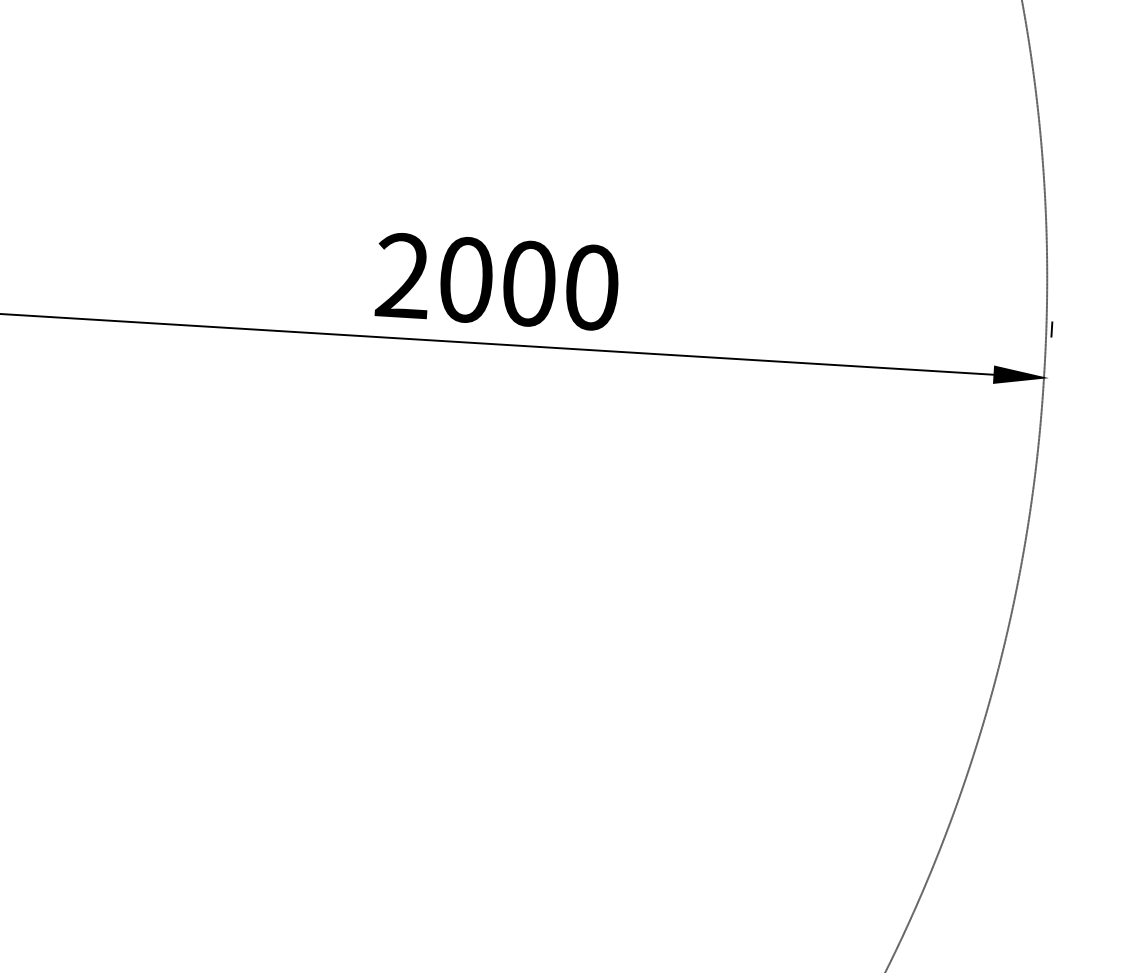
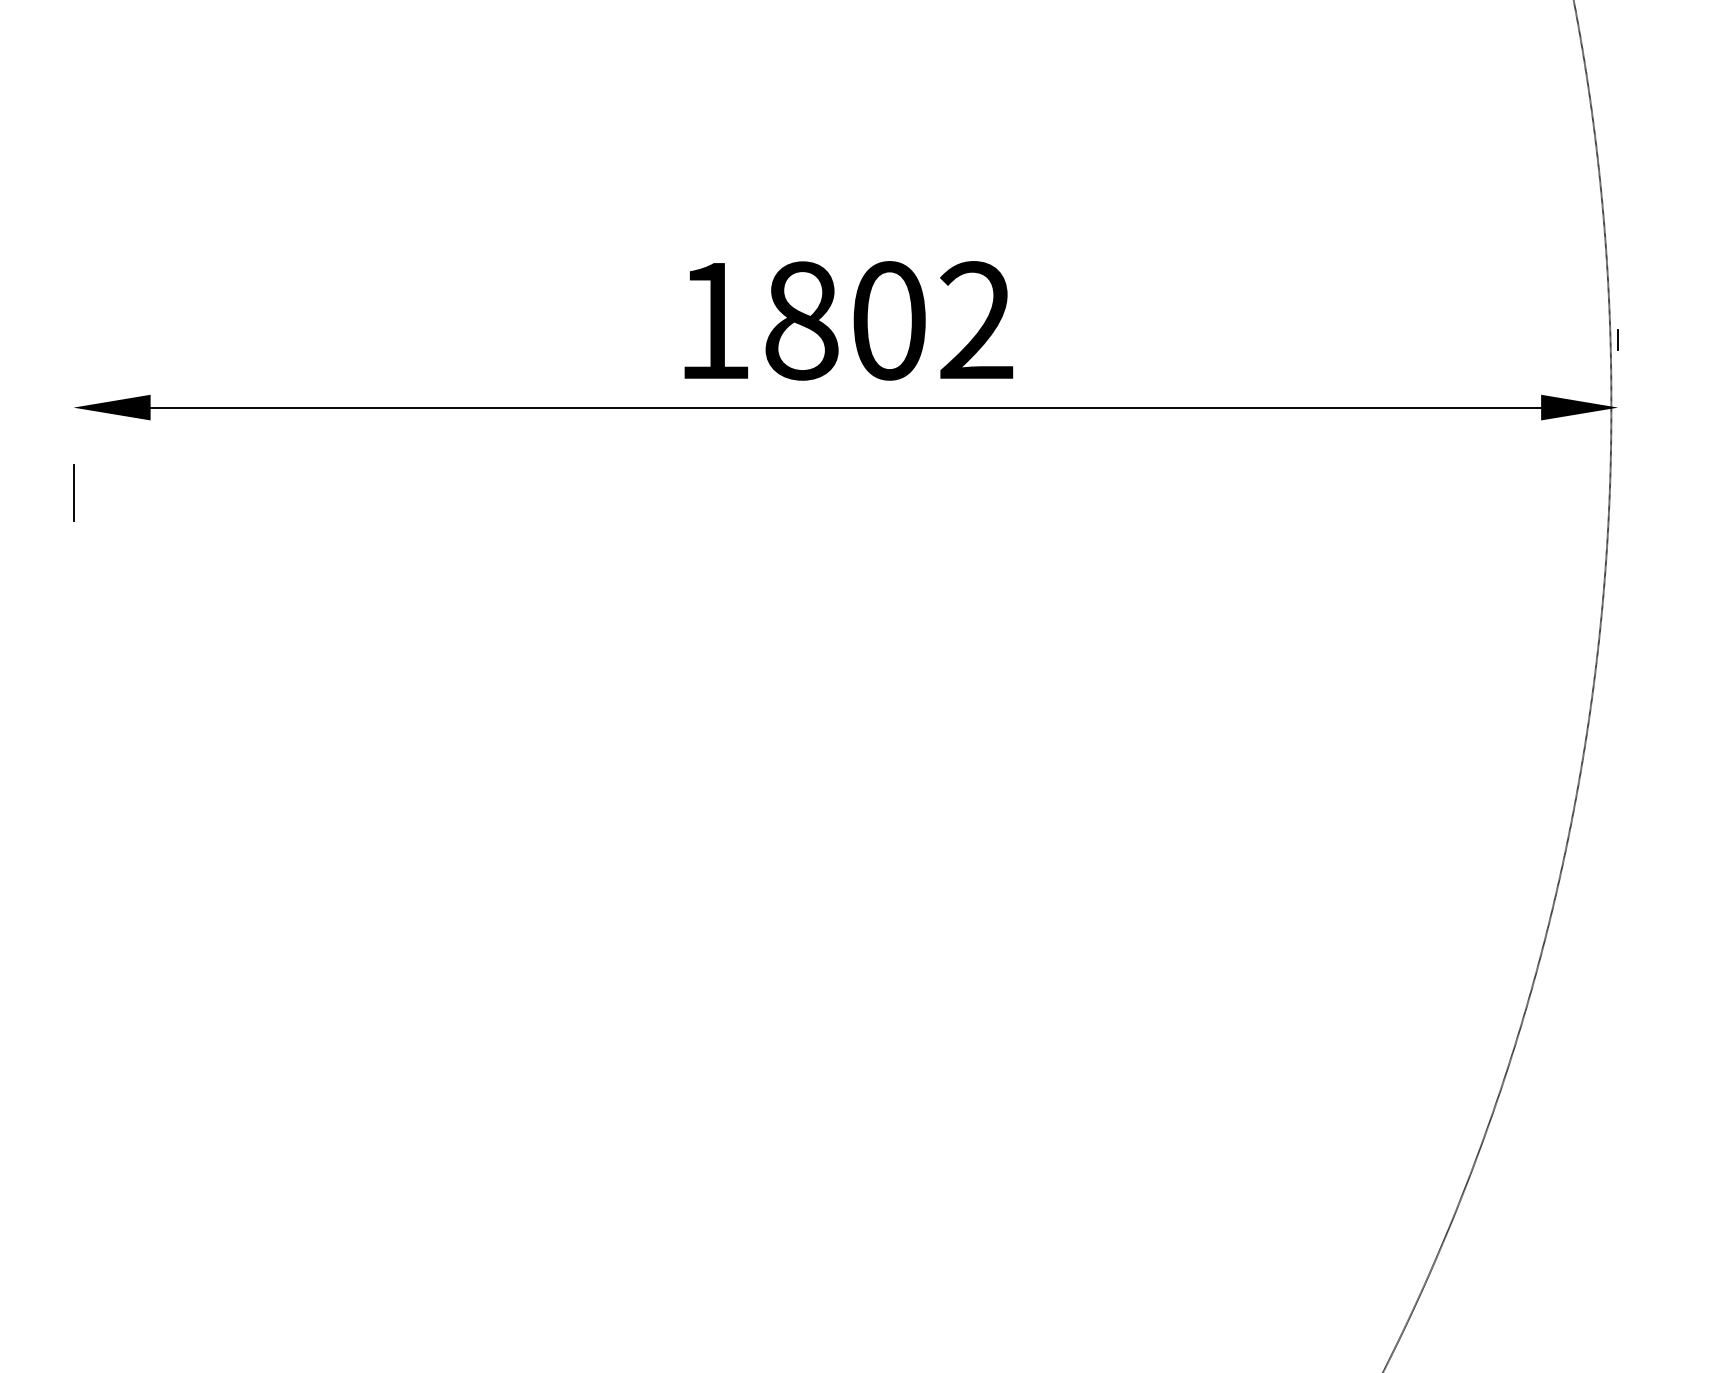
text: (497, 281) -> (845, 320), 2000 -> 1802

